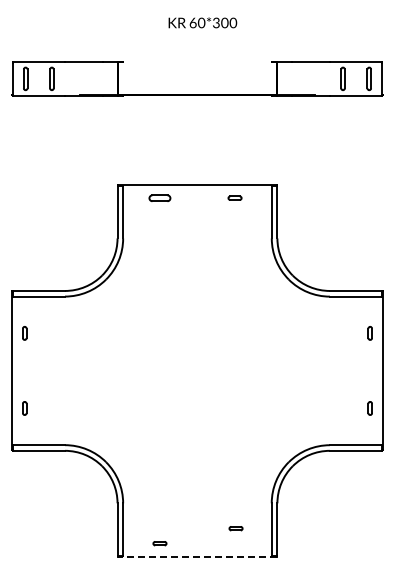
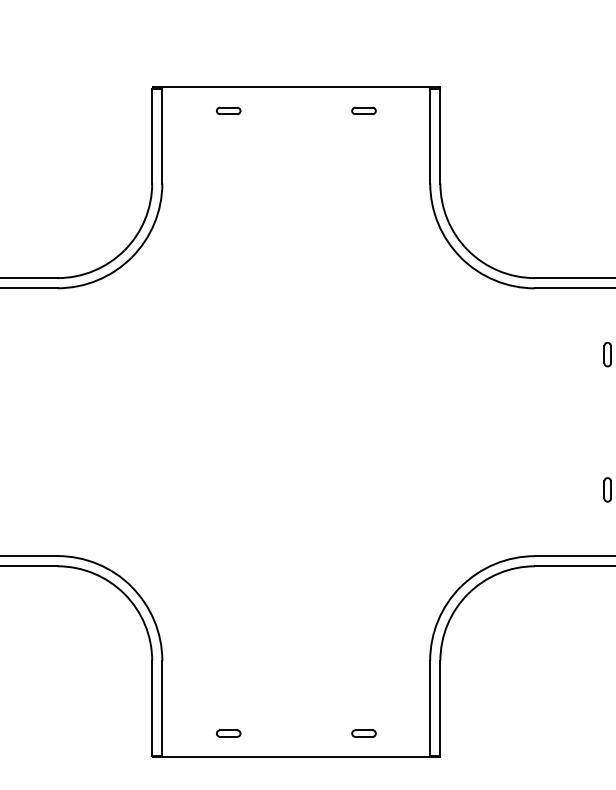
part: (159, 197) -> (227, 109), size x0.62
part: (235, 528) -> (363, 733), moved
line: (197, 556) -> (296, 756), dashed -> solid

